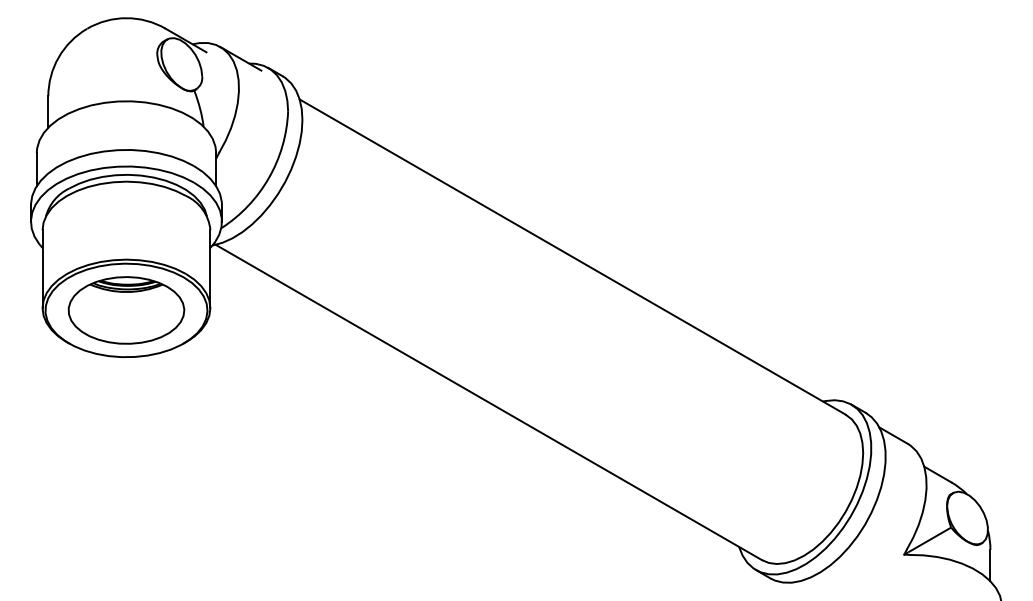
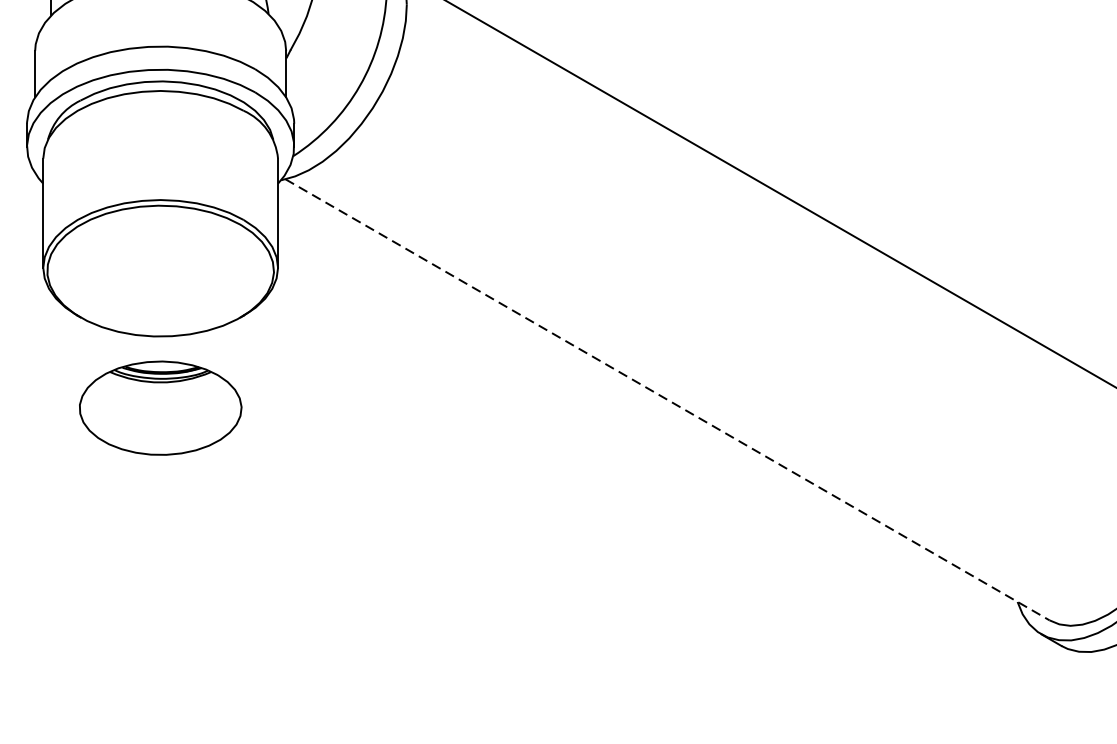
part: (126, 310) -> (160, 408), moved
line: (489, 402) -> (668, 399), solid -> dashed

